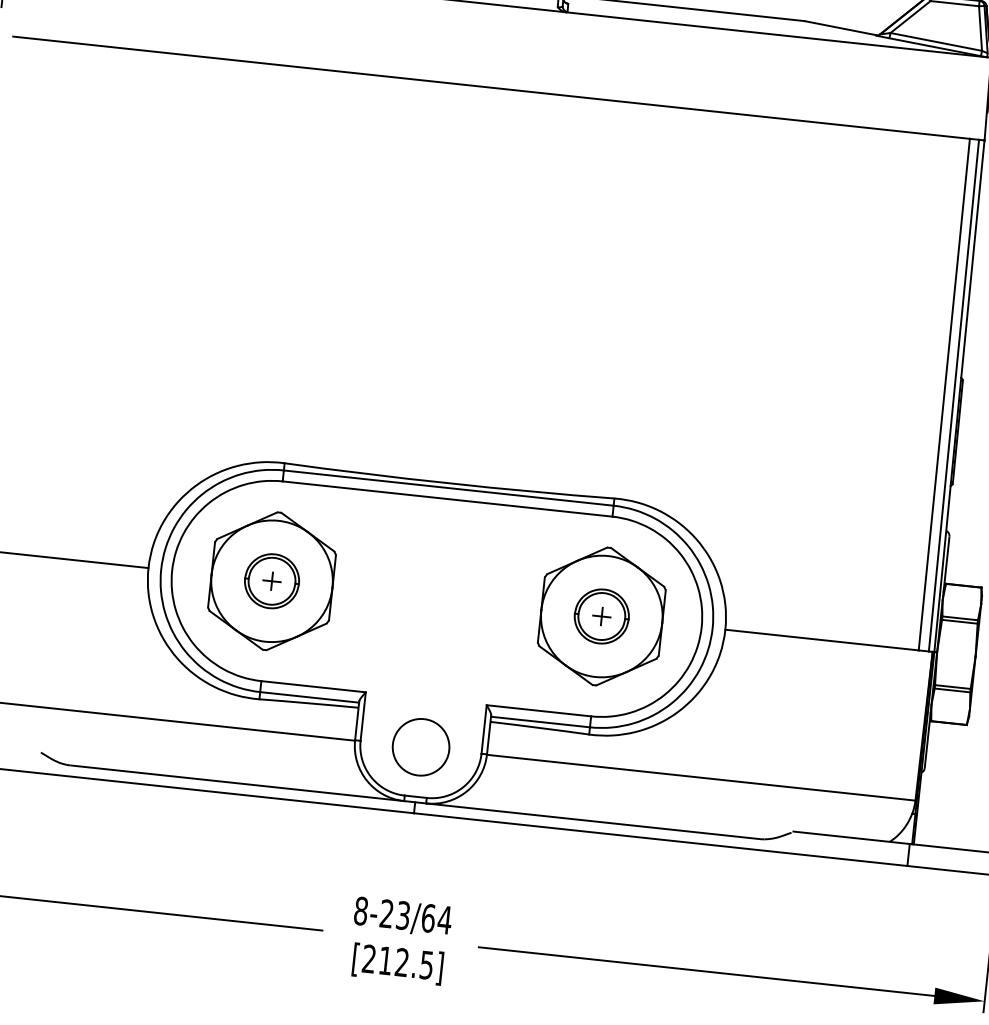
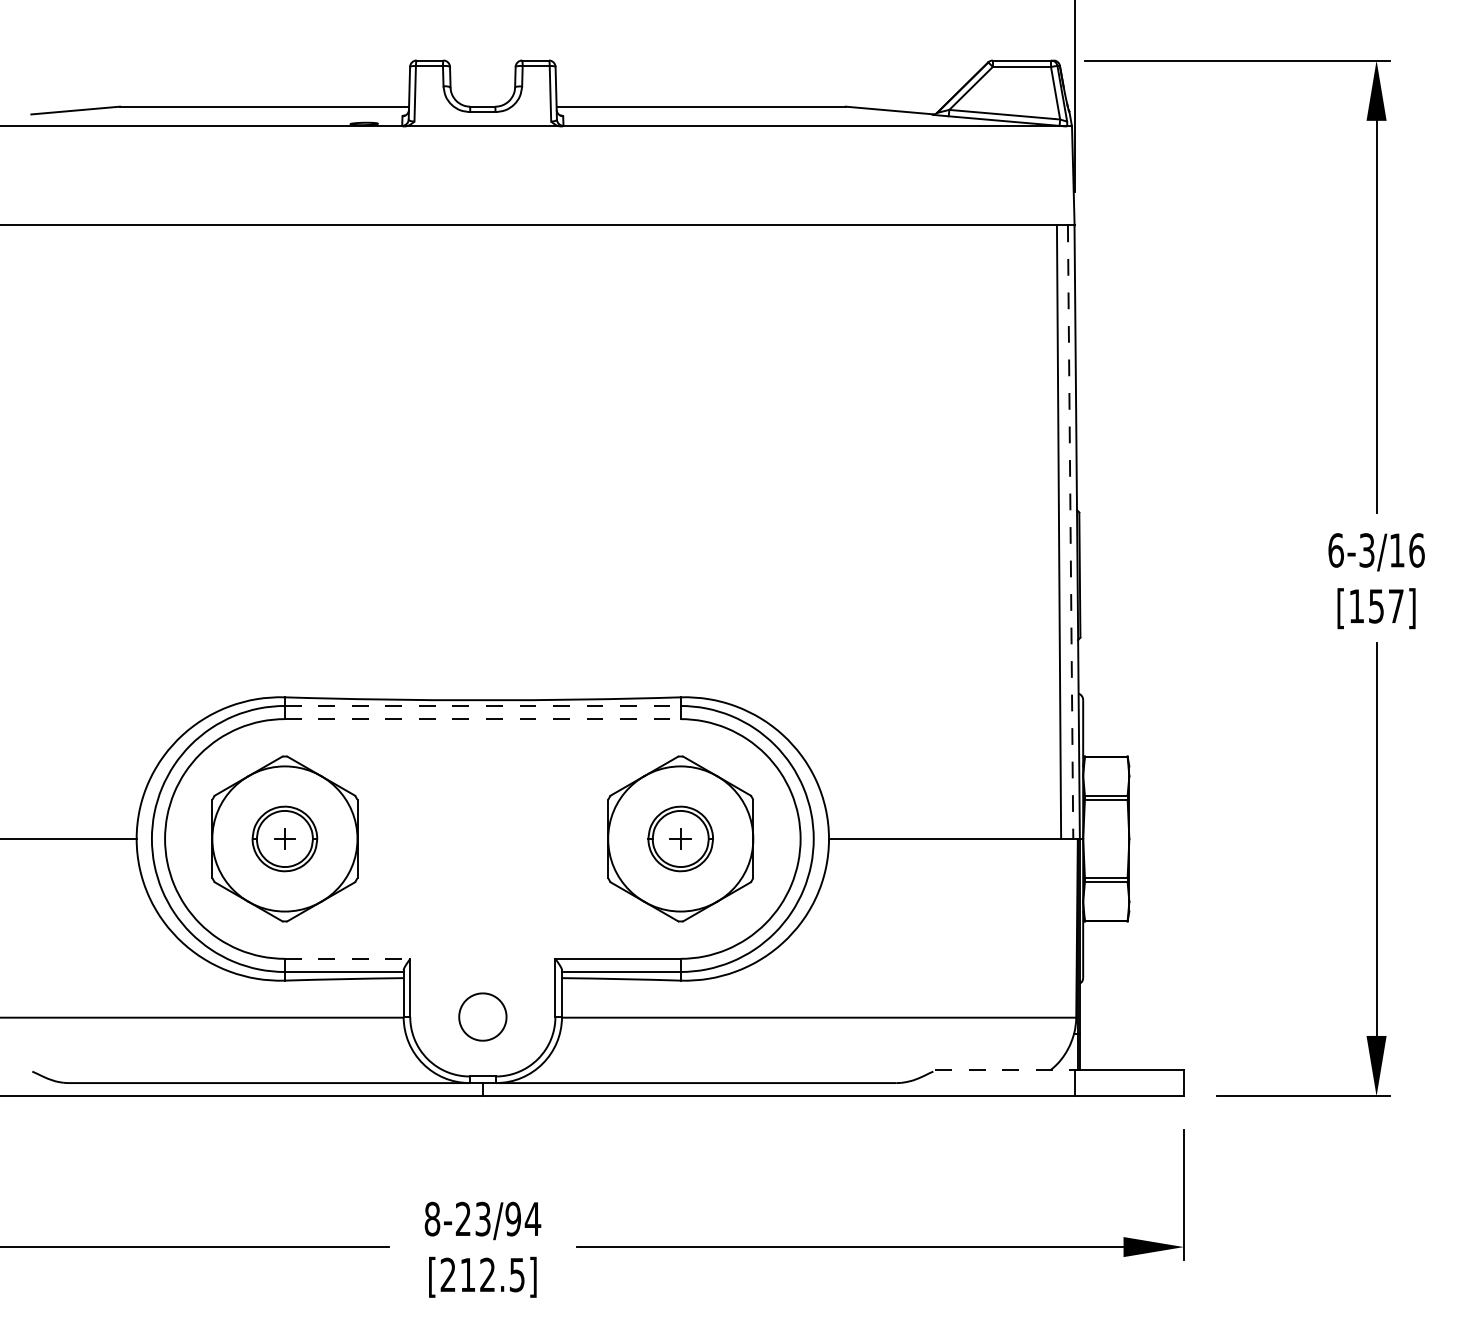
line: (953, 395) -> (1070, 532), solid -> dashed
line: (448, 487) -> (482, 705), solid -> dashed
line: (447, 499) -> (482, 719), solid -> dashed
line: (313, 686) -> (347, 958), solid -> dashed
part: (420, 746) -> (482, 1016), size x0.7
line: (851, 837) -> (1005, 1069), solid -> dashed
text: (428, 917) -> (513, 1218), 8-23/64 -> 8-23/94

